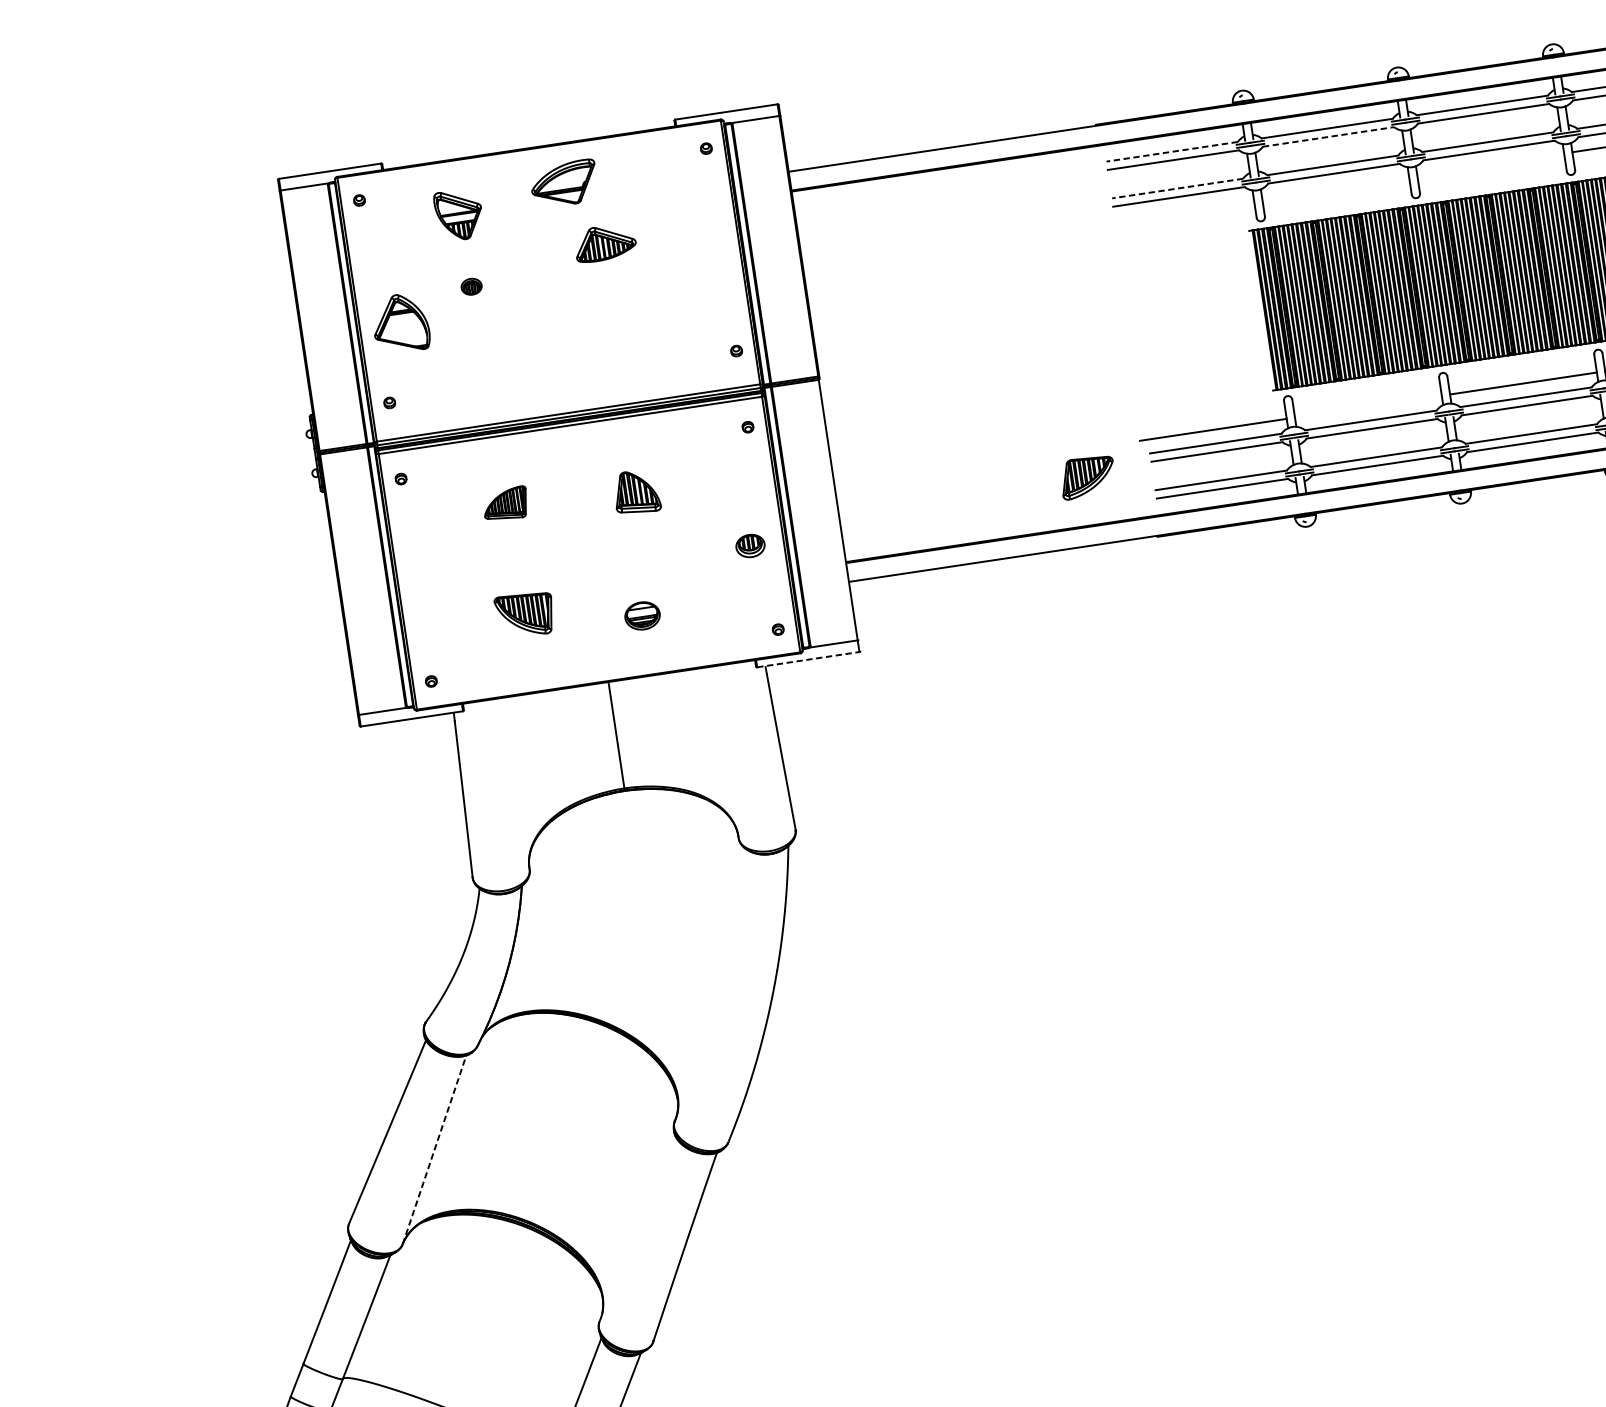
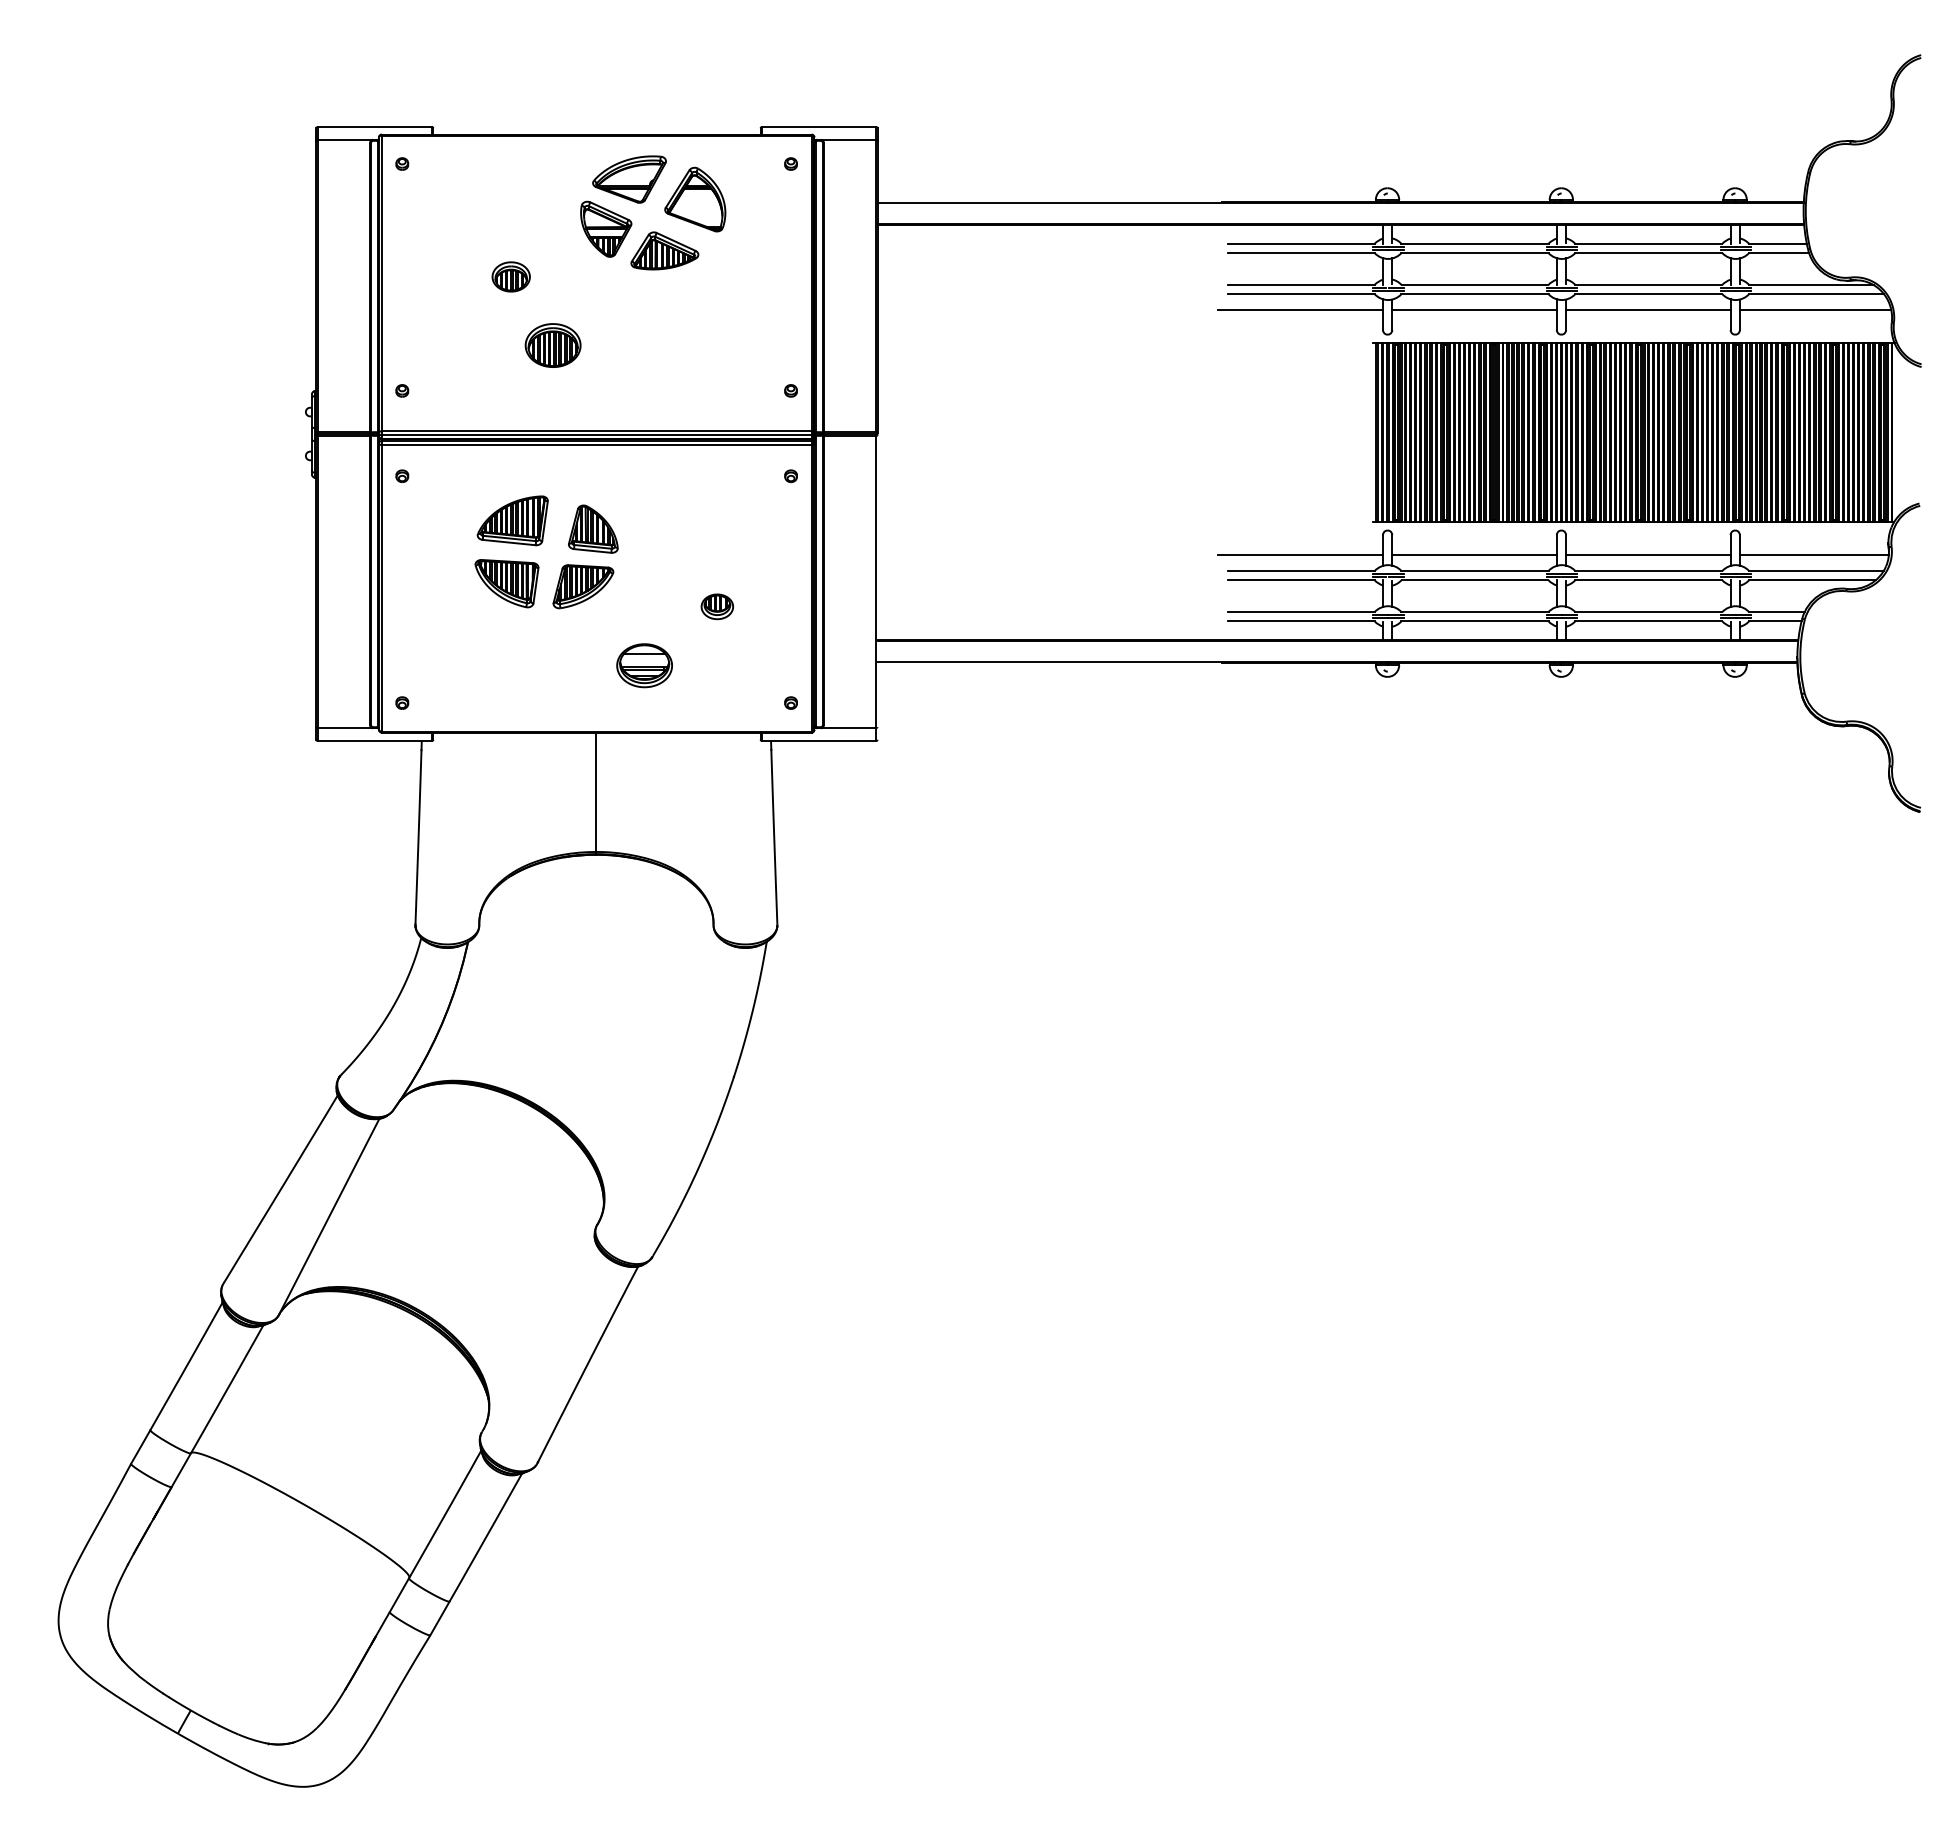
line: (1329, 137) -> (1475, 253), dashed -> solid
line: (1172, 151) -> (1301, 243), dashed -> solid
line: (1490, 164) -> (1648, 309), added
line: (1335, 187) -> (1474, 309), added
line: (1176, 188) -> (1300, 284), dashed -> solid
line: (1180, 210) -> (1300, 309), added
part: (459, 214) -> (606, 228), moved
part: (471, 286) -> (510, 276), size x1.67
part: (400, 323) -> (695, 199), moved
part: (517, 342) -> (552, 345), added
line: (1368, 406) -> (1474, 555), added
part: (1087, 477) -> (583, 586), moved
part: (636, 491) -> (593, 528), moved
part: (505, 503) -> (512, 520), size x1.43
part: (749, 545) -> (716, 606), moved
part: (524, 615) -> (506, 583), moved
part: (642, 615) -> (644, 665), size x1.43
line: (808, 659) -> (819, 740), dashed -> solid
line: (434, 1149) -> (329, 1216), dashed -> solid

